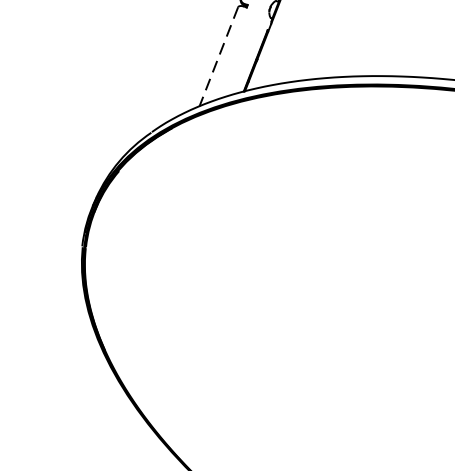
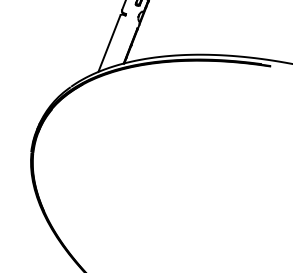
line: (218, 58) -> (109, 44), dashed -> solid

